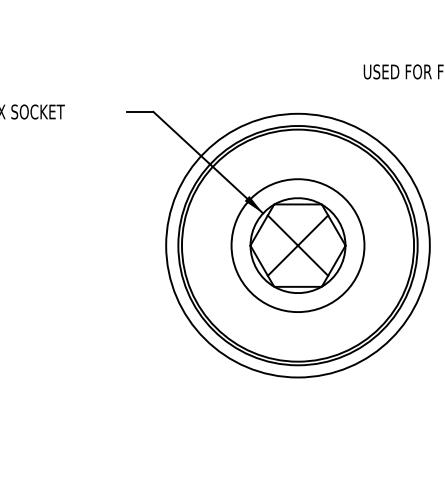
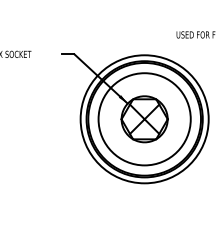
circle: (297, 246) -> (144, 119), size x1.43

